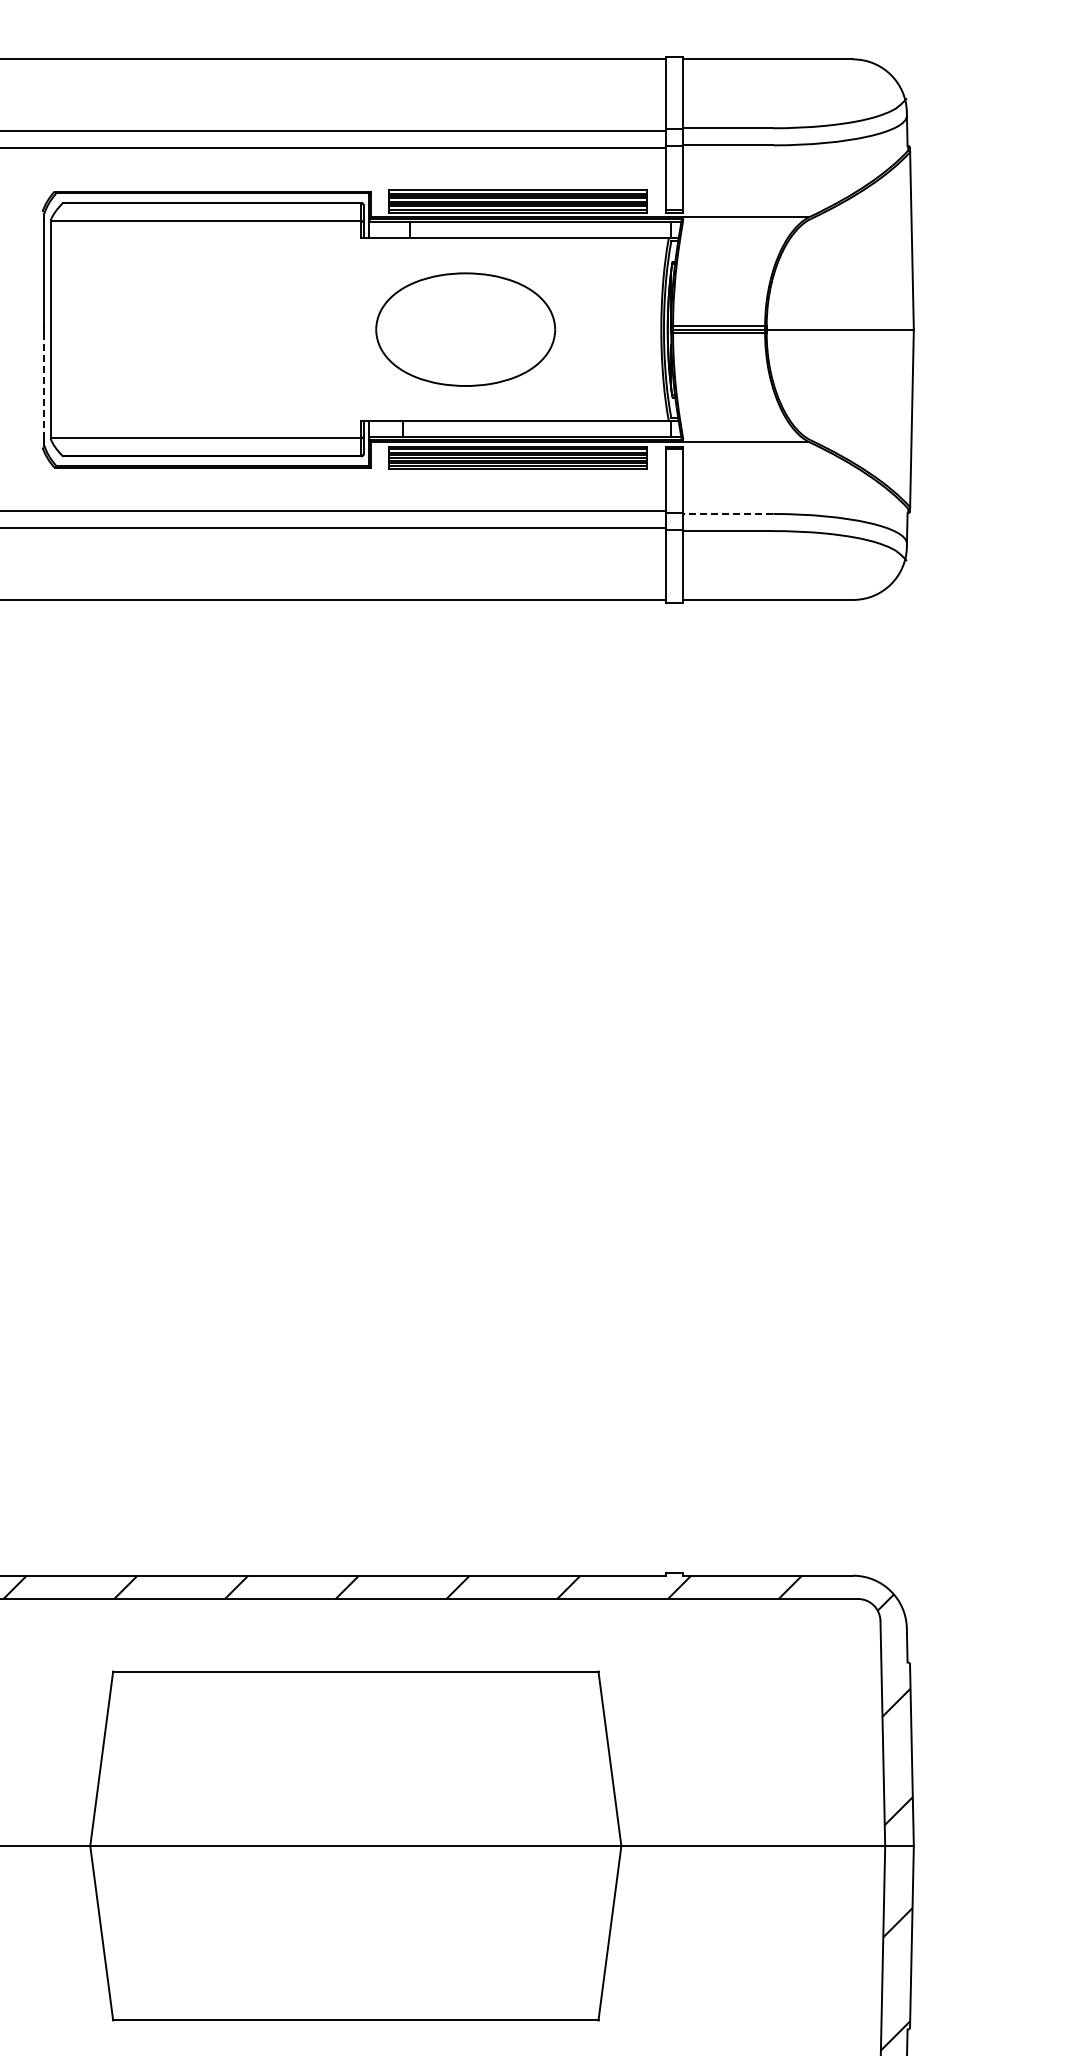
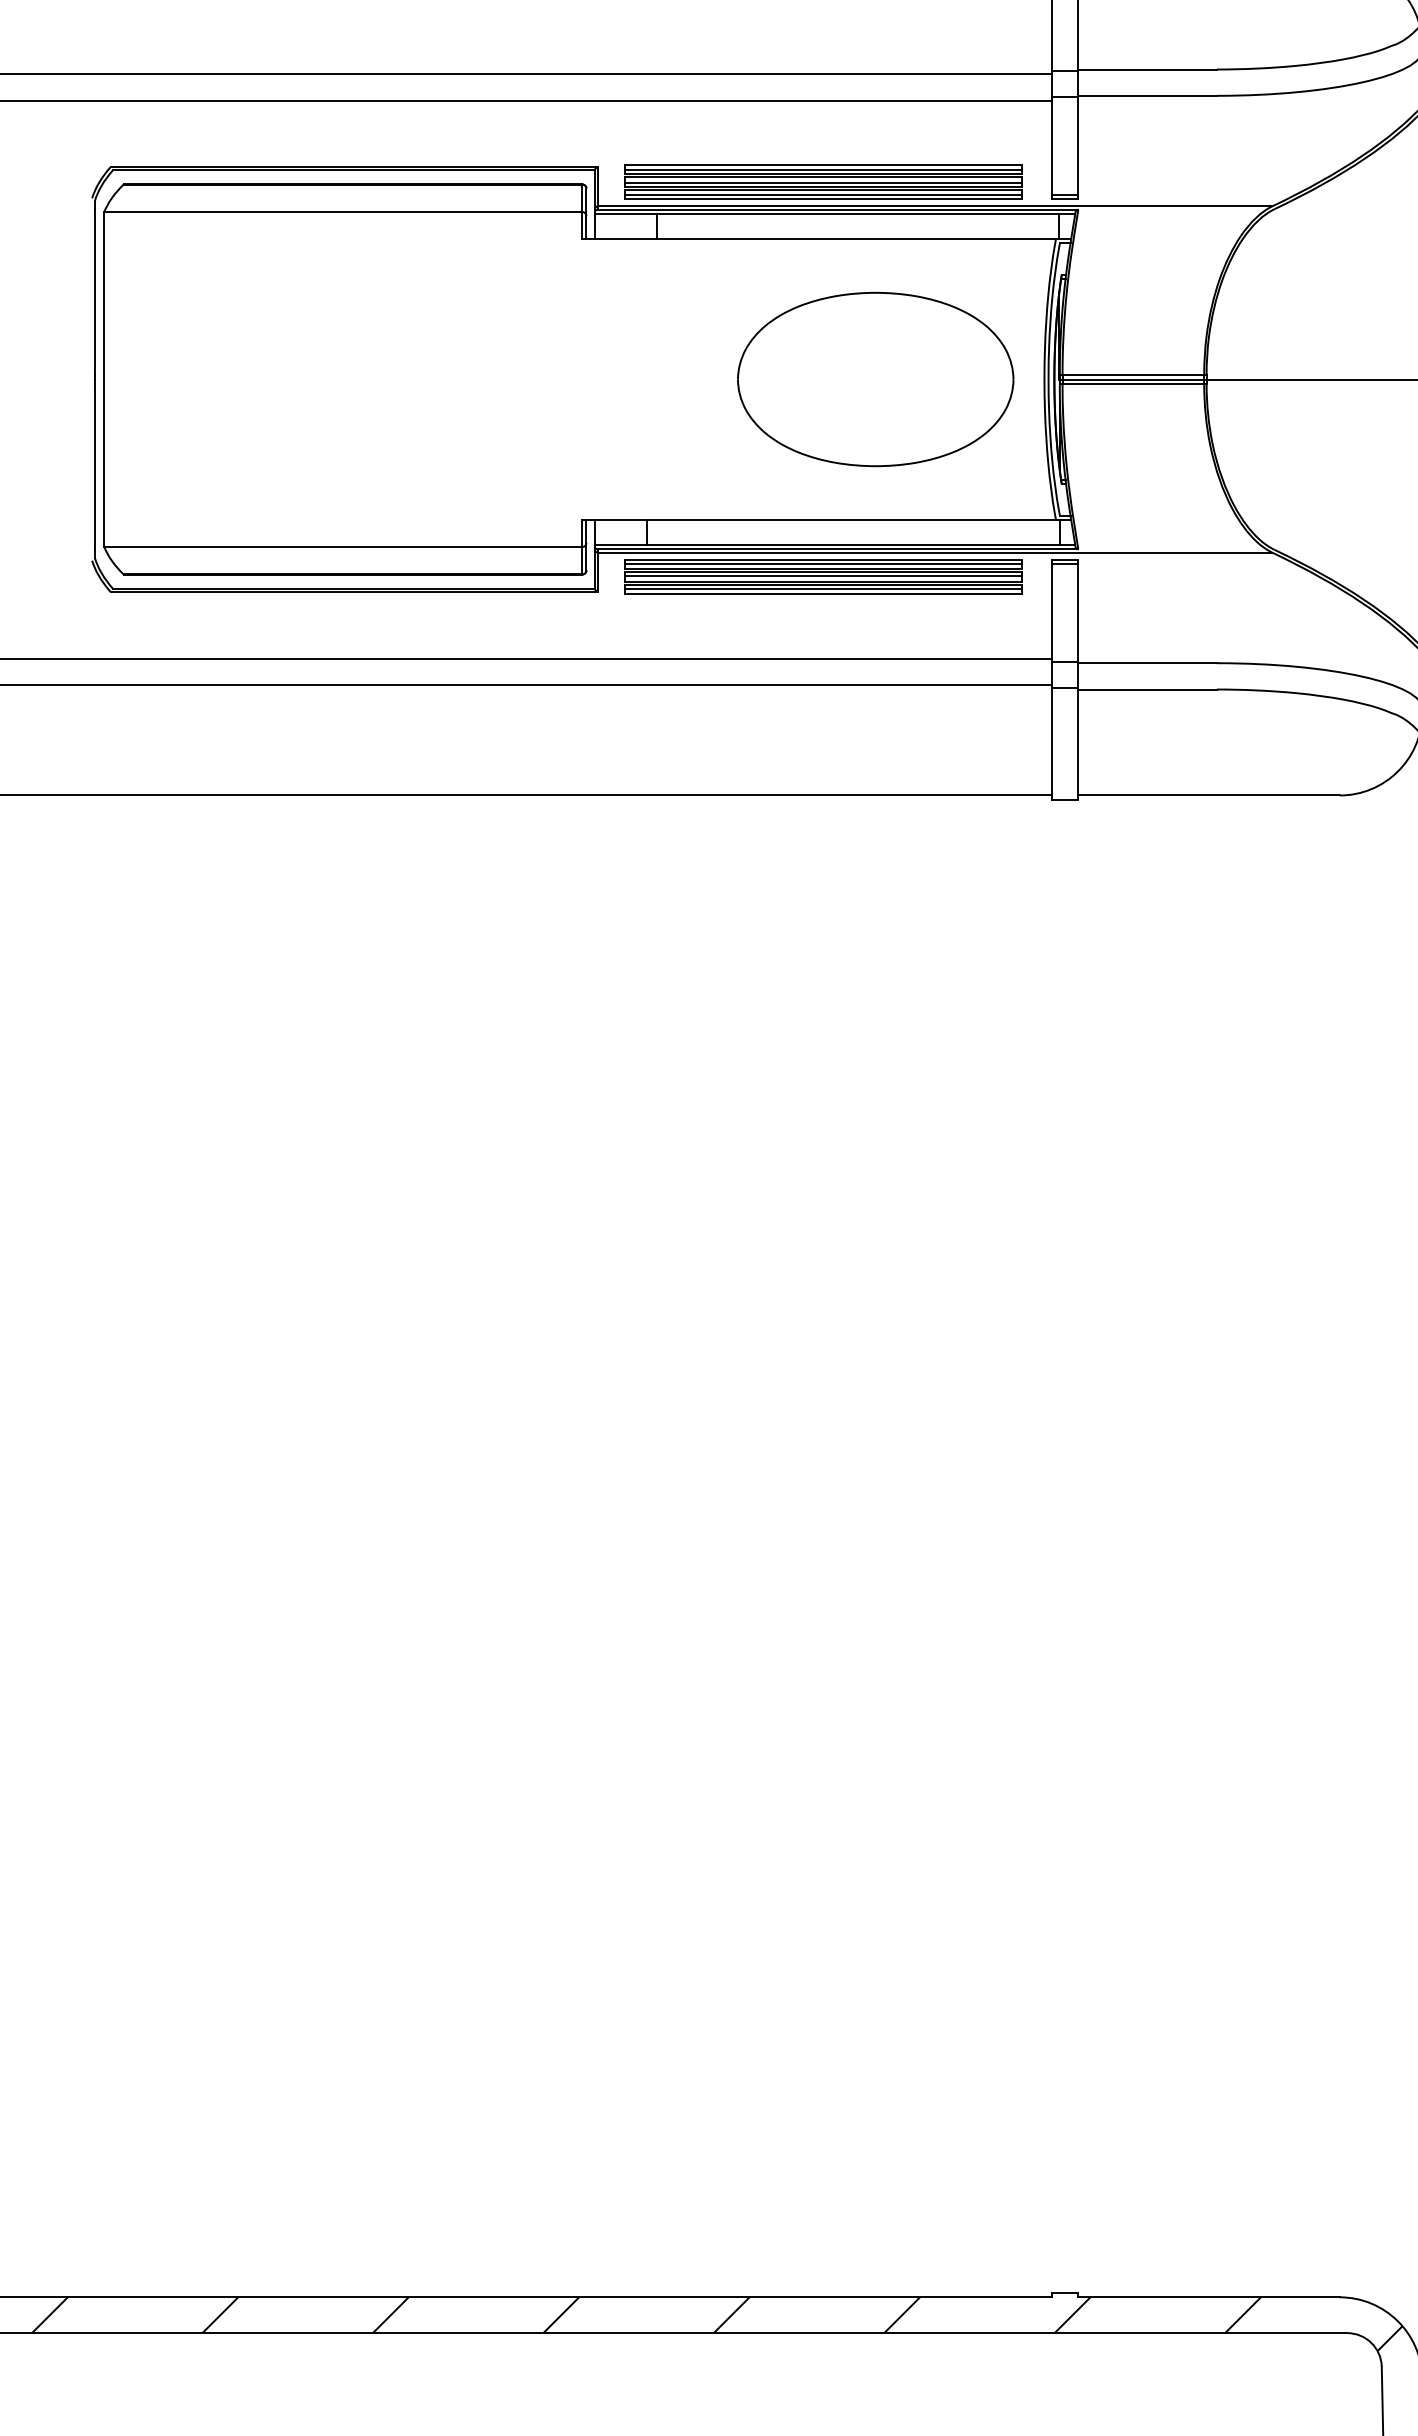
part: (465, 329) -> (875, 379), moved
line: (44, 386) -> (95, 466), dashed -> solid
line: (727, 514) -> (1146, 663), dashed -> solid

